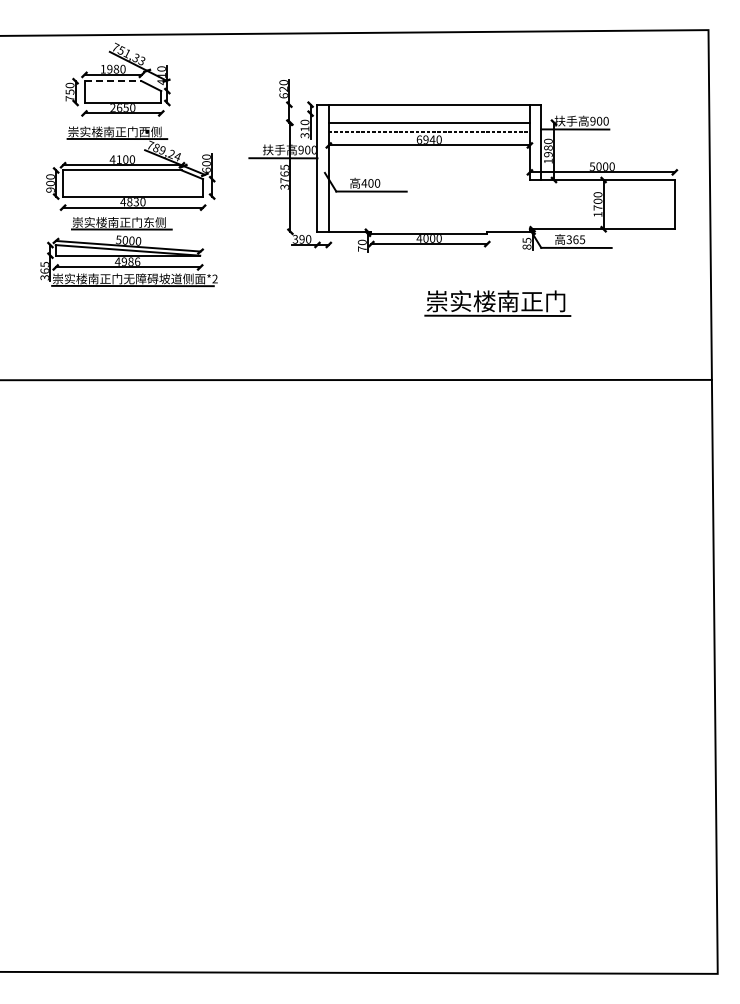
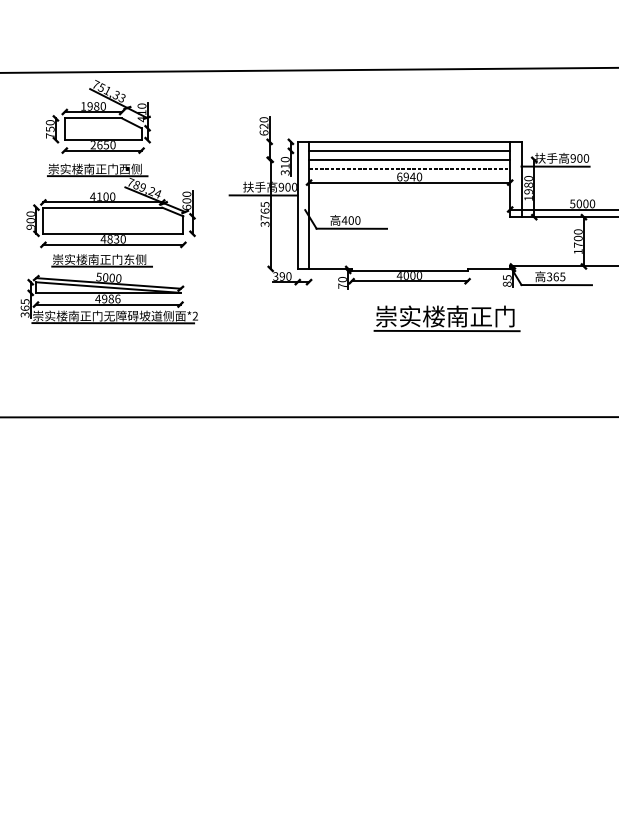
line: (113, 81) -> (93, 118), dashed -> solid
line: (428, 113) -> (408, 150), added
part: (497, 303) -> (446, 318), moved

